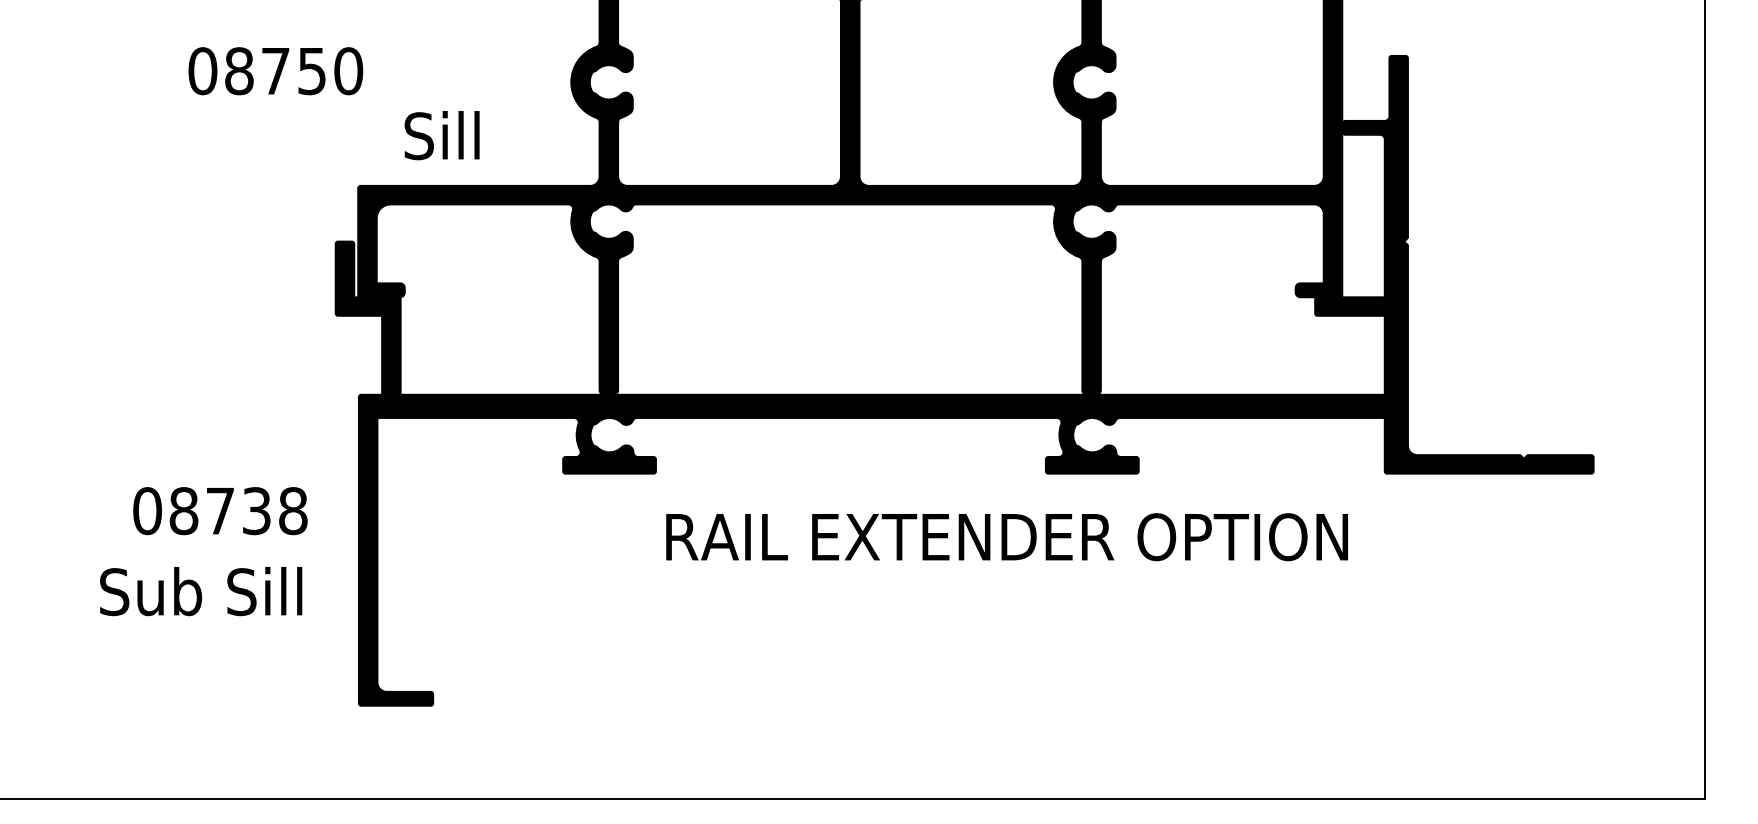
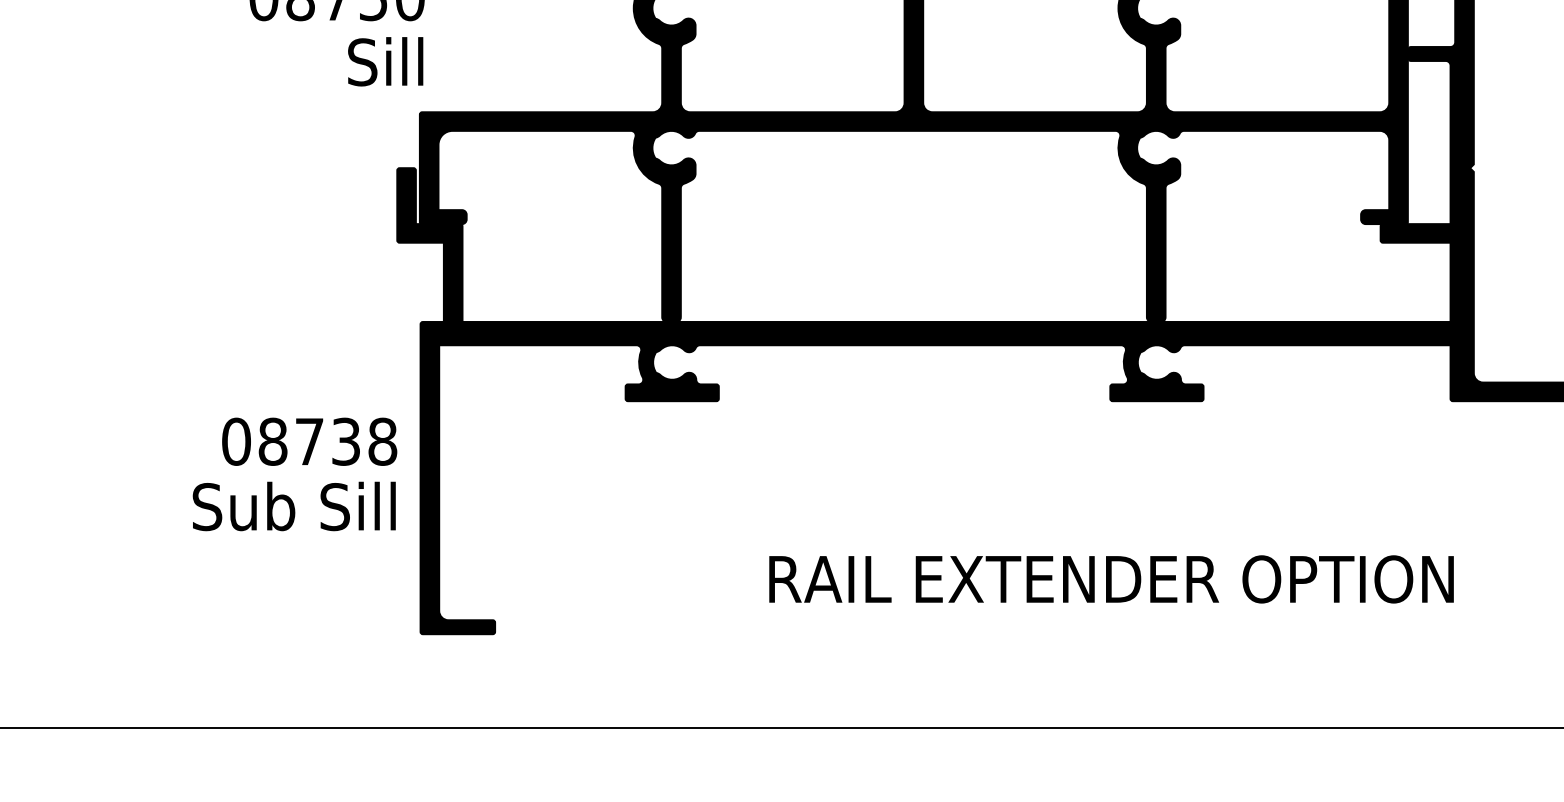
text: (441, 135) -> (385, 61), moved
text: (220, 511) -> (309, 442), moved
text: (1006, 537) -> (1110, 579), moved
text: (201, 591) -> (294, 506), moved

